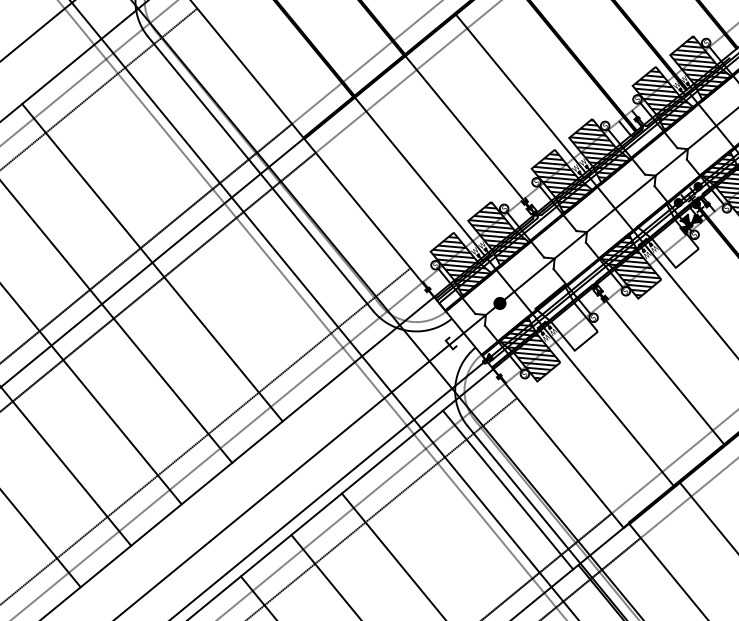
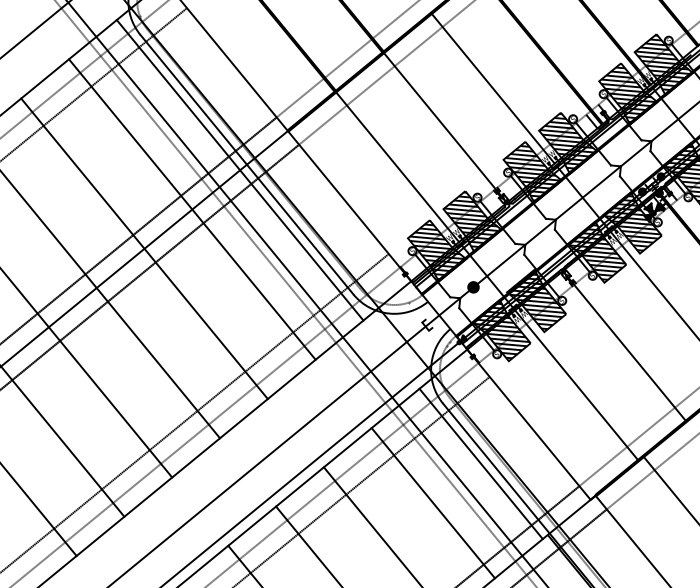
line: (252, 180) -> (239, 170), added
line: (203, 221) -> (192, 209), added
hatch: (667, 234) -> (632, 222), added
hatch: (567, 316) -> (537, 299), added
line: (457, 531) -> (433, 503), added

